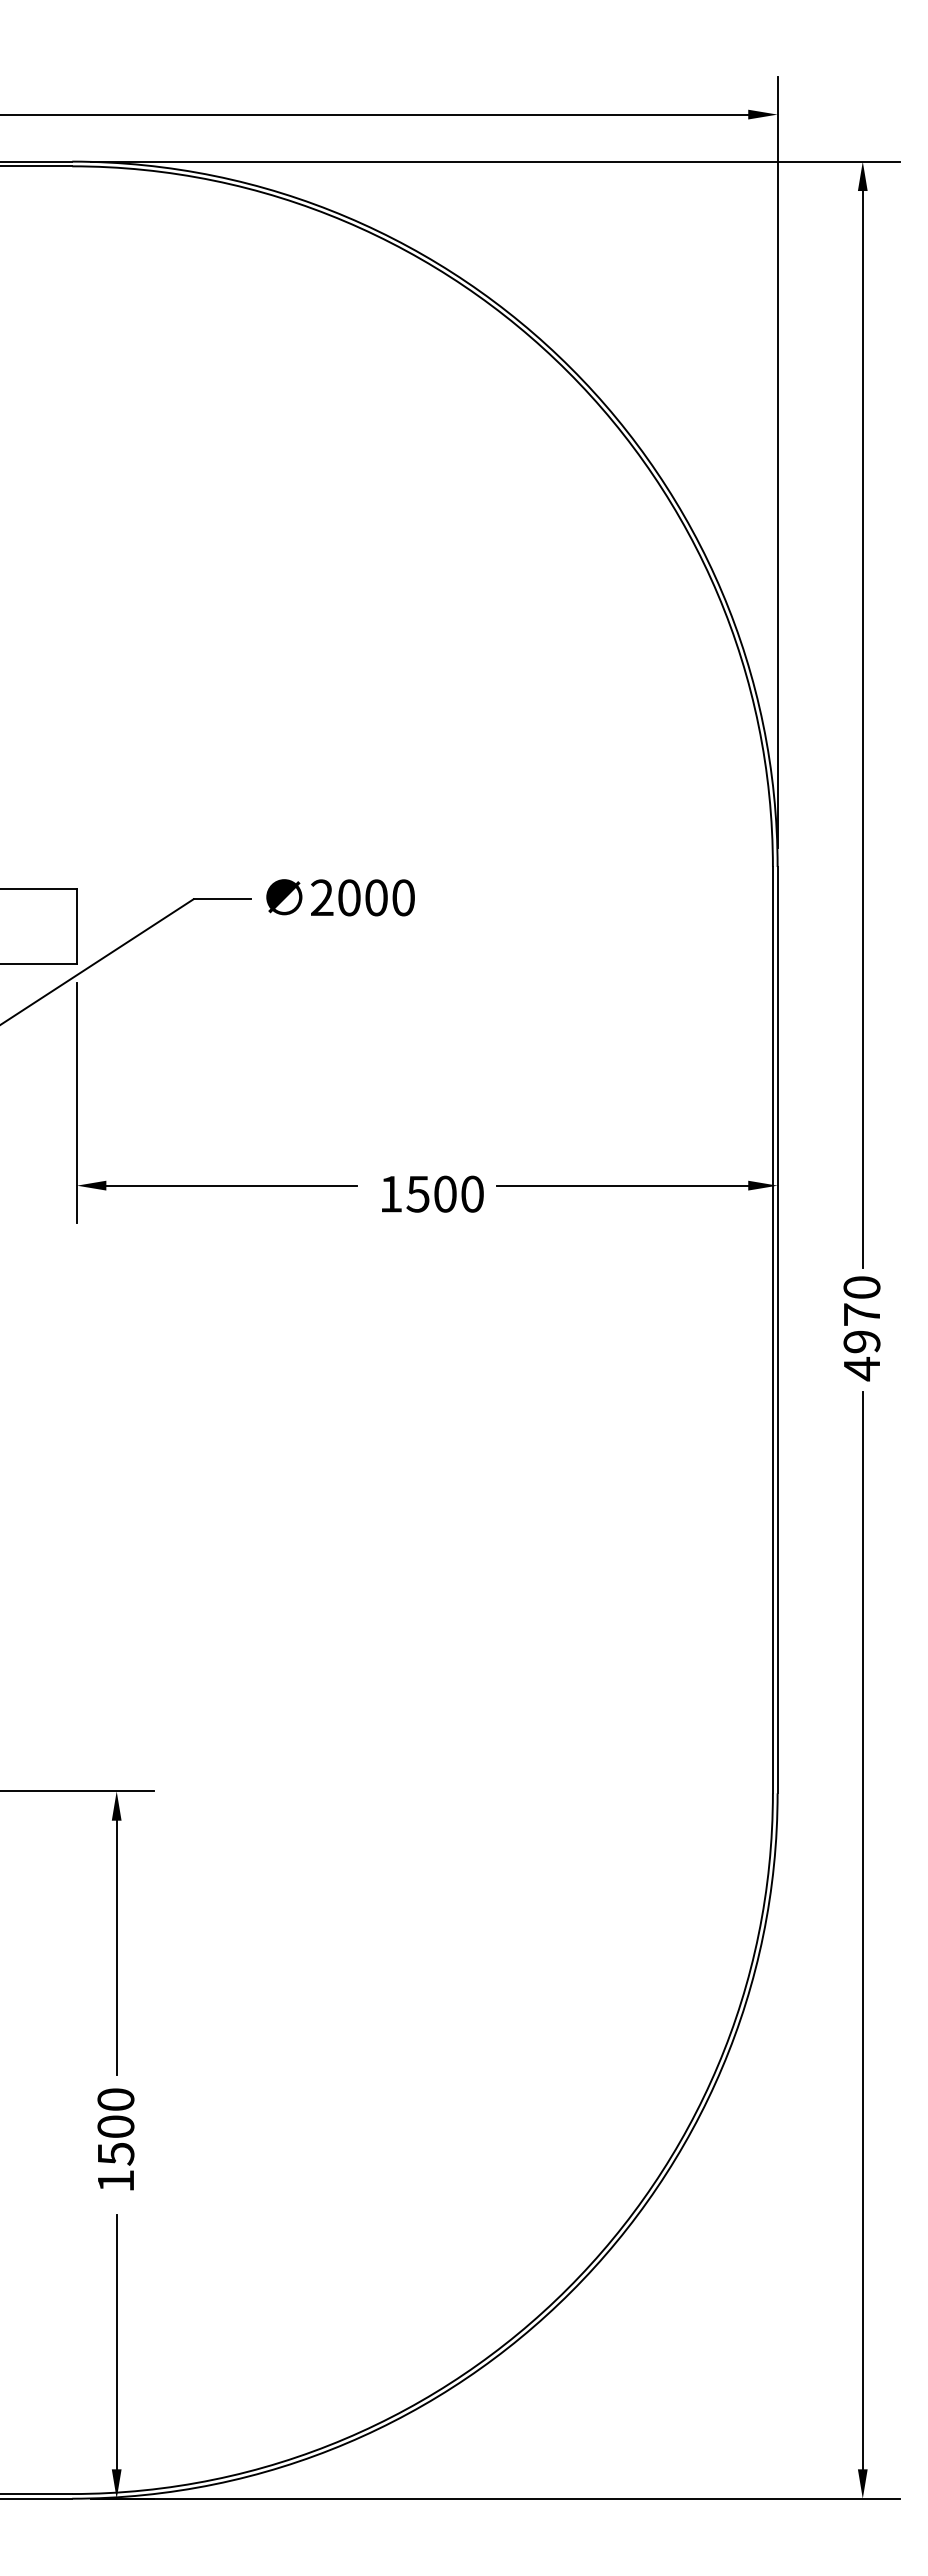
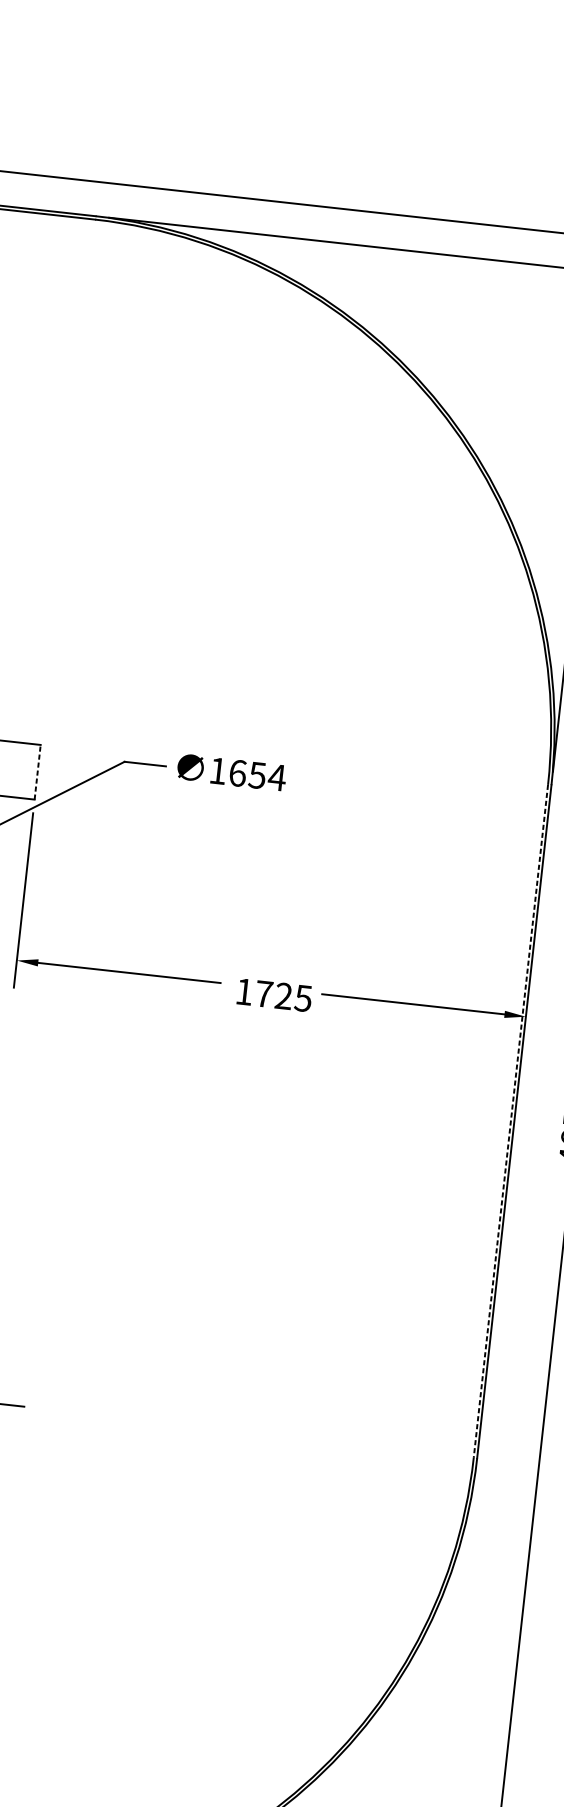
text: (363, 897) -> (248, 774), 2000 -> 1654
line: (76, 926) -> (37, 772), solid -> dashed
text: (444, 1193) -> (283, 995), 1500 -> 1725
line: (772, 1330) -> (510, 1121), solid -> dashed

